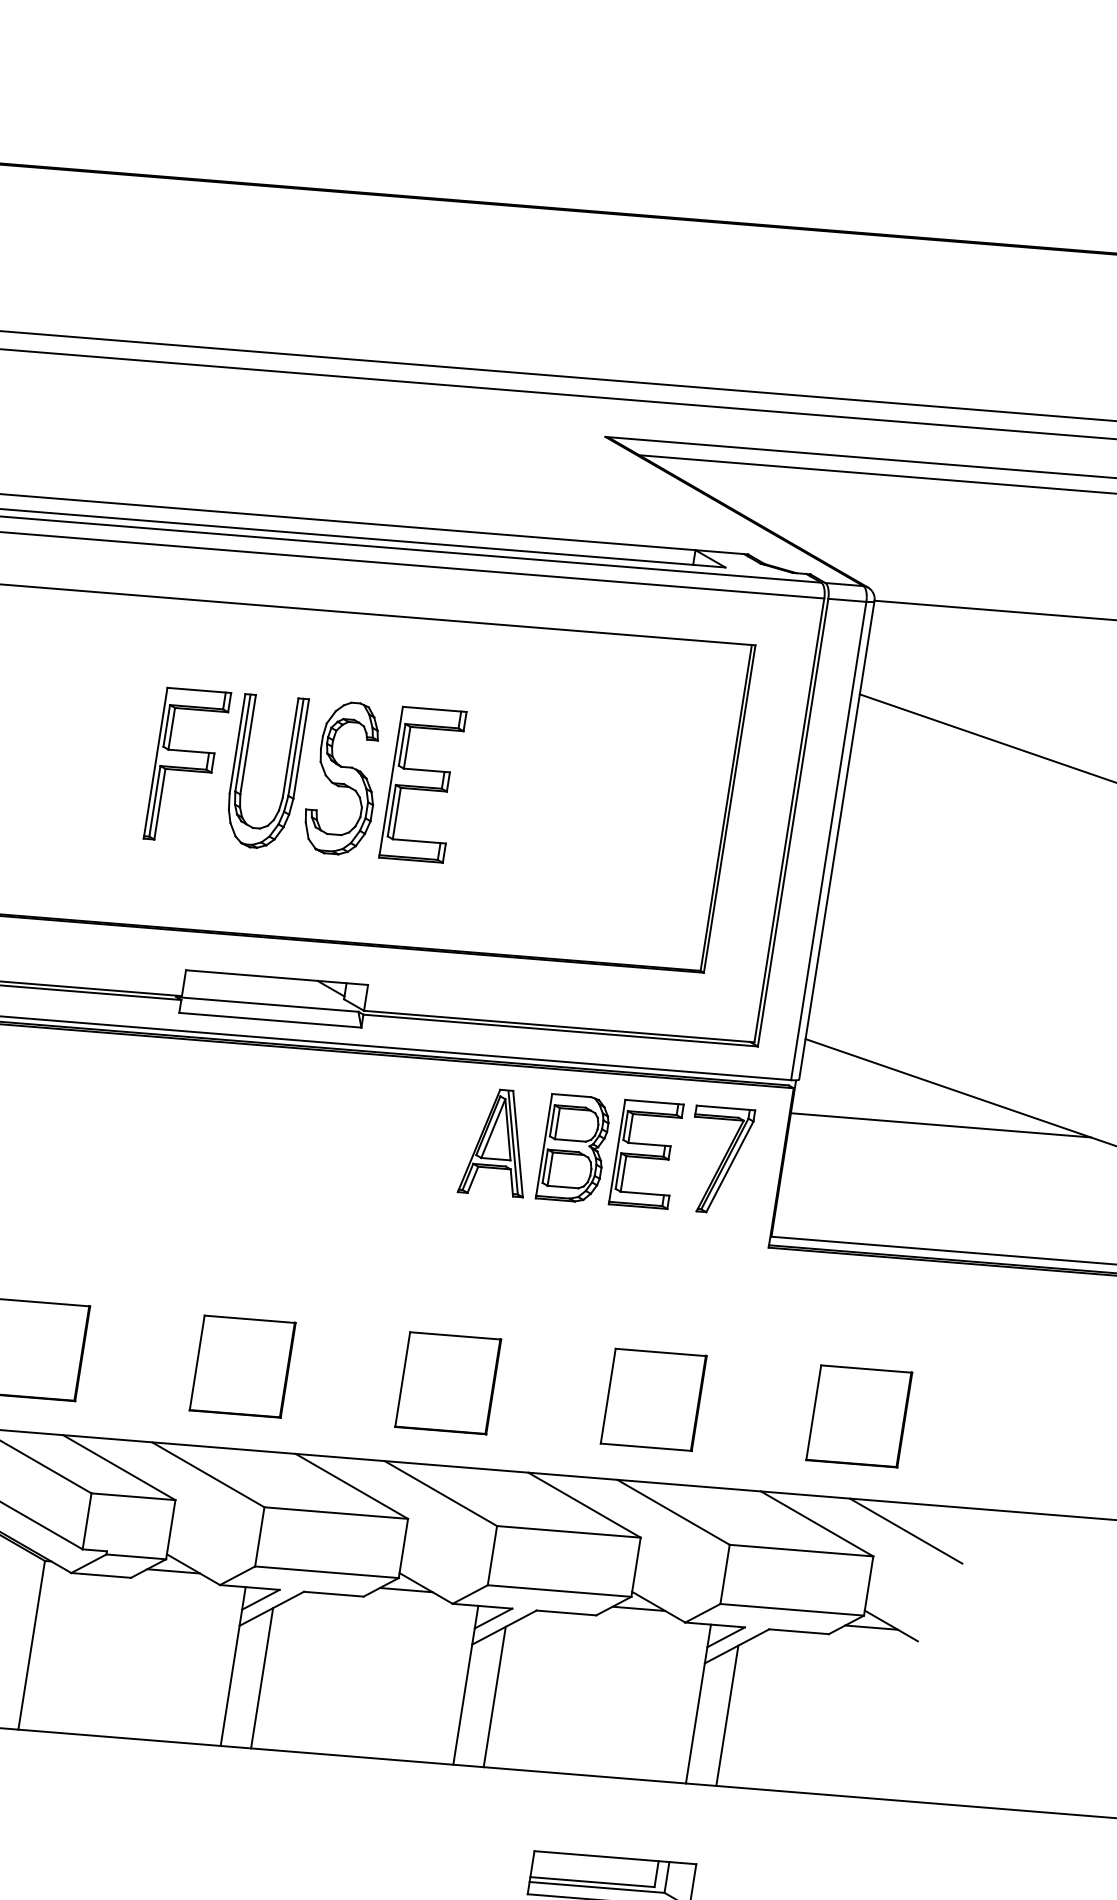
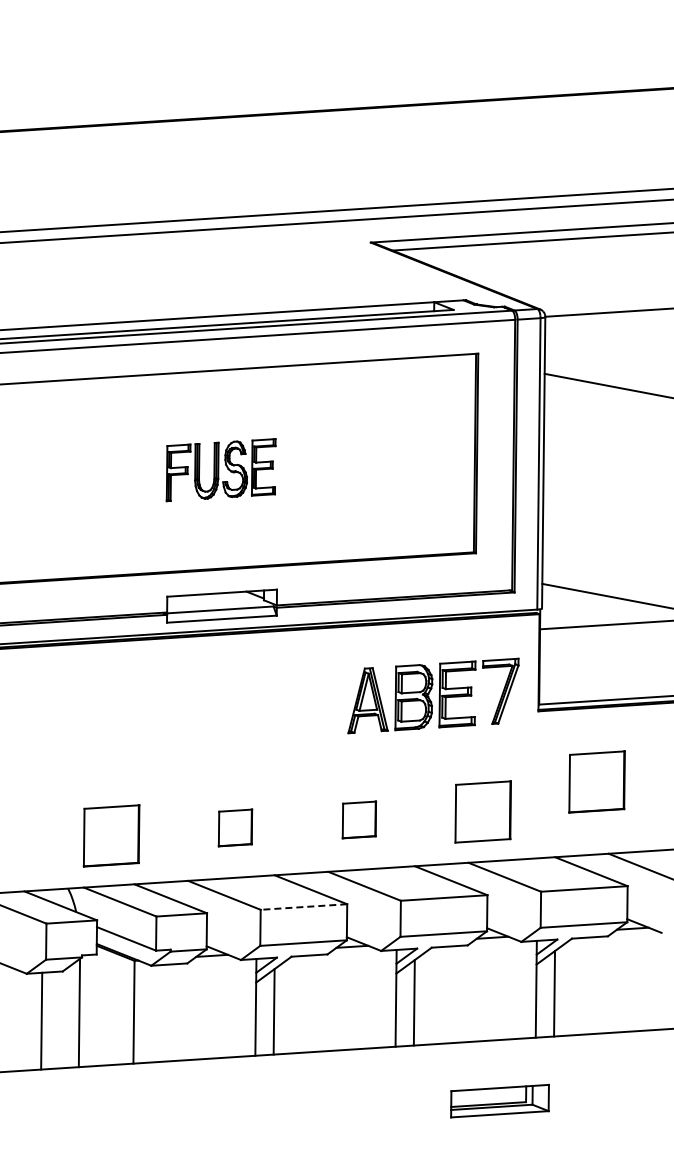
part: (303, 773) -> (220, 469), size x0.6
part: (606, 1150) -> (433, 695), moved
part: (242, 1365) -> (235, 827), size x0.6
part: (448, 1382) -> (359, 819), size x0.6
part: (858, 1415) -> (596, 781), moved
line: (335, 1513) -> (303, 907), solid -> dashed

